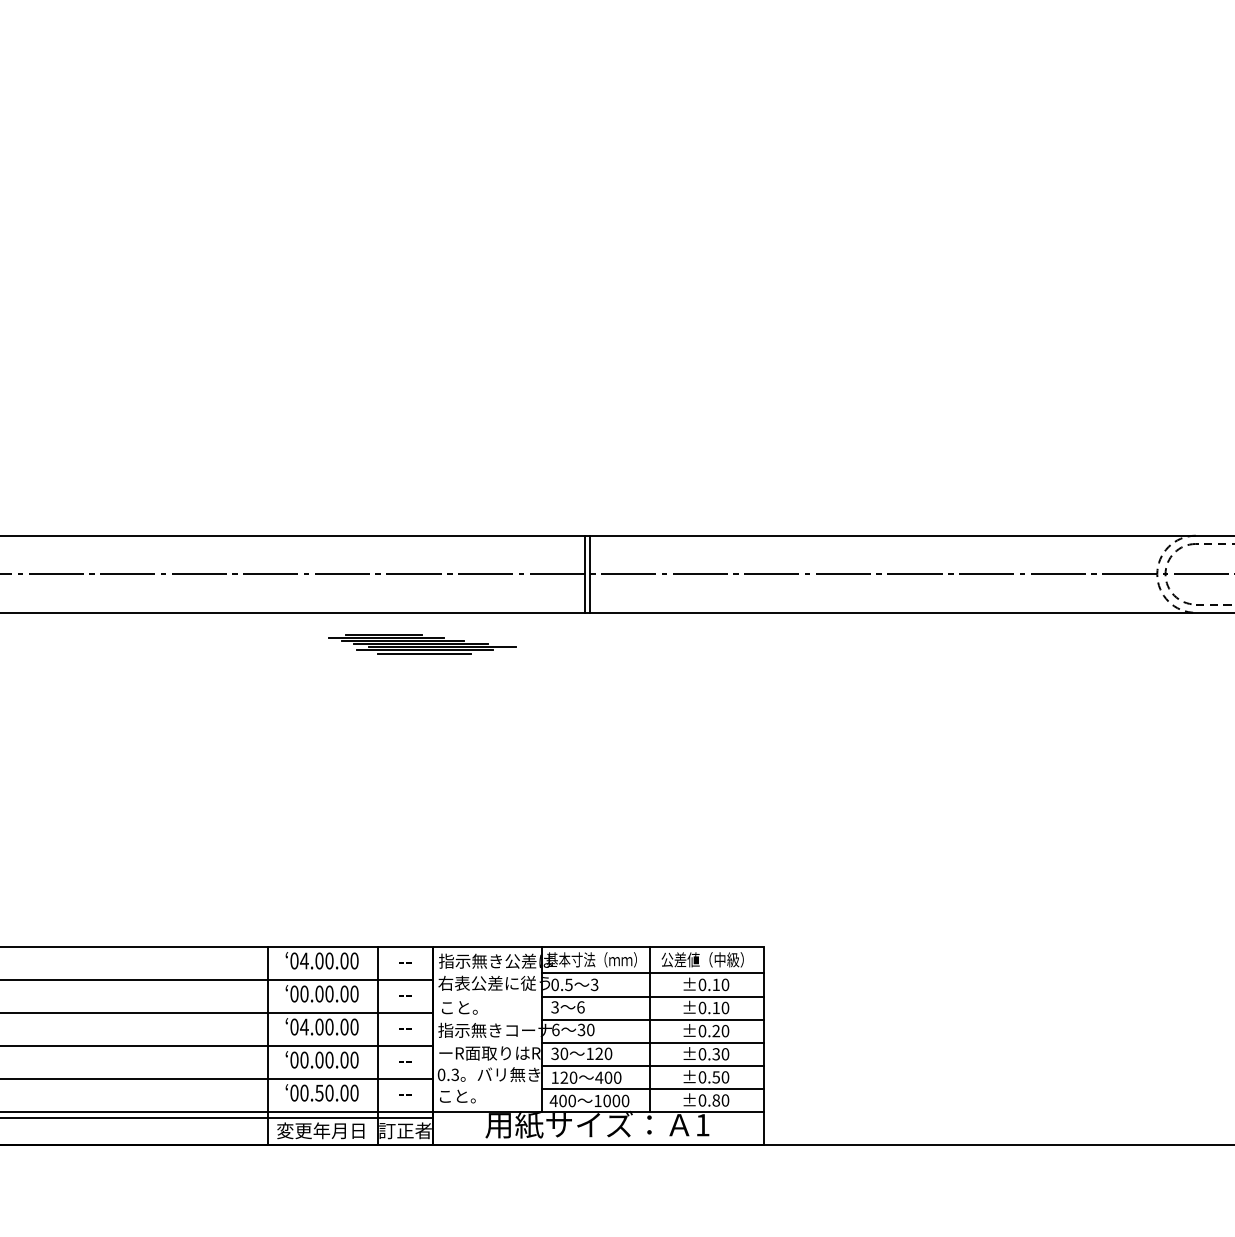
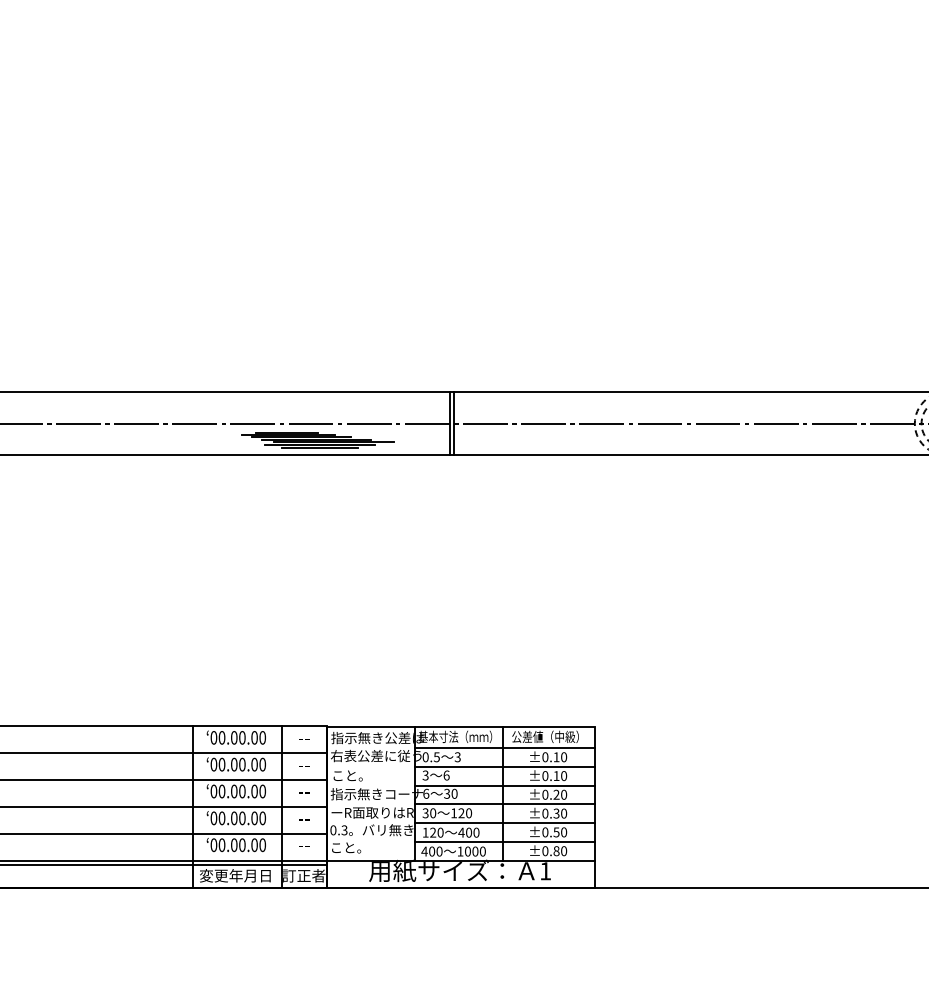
part: (422, 644) -> (317, 440), moved
text: (304, 960) -> (222, 737), 04.00.00 -> 00.00.00
text: (304, 1026) -> (222, 791), 04.00.00 -> 00.00.00
text: (319, 1092) -> (234, 844), 00.50.00 -> 00.00.00

